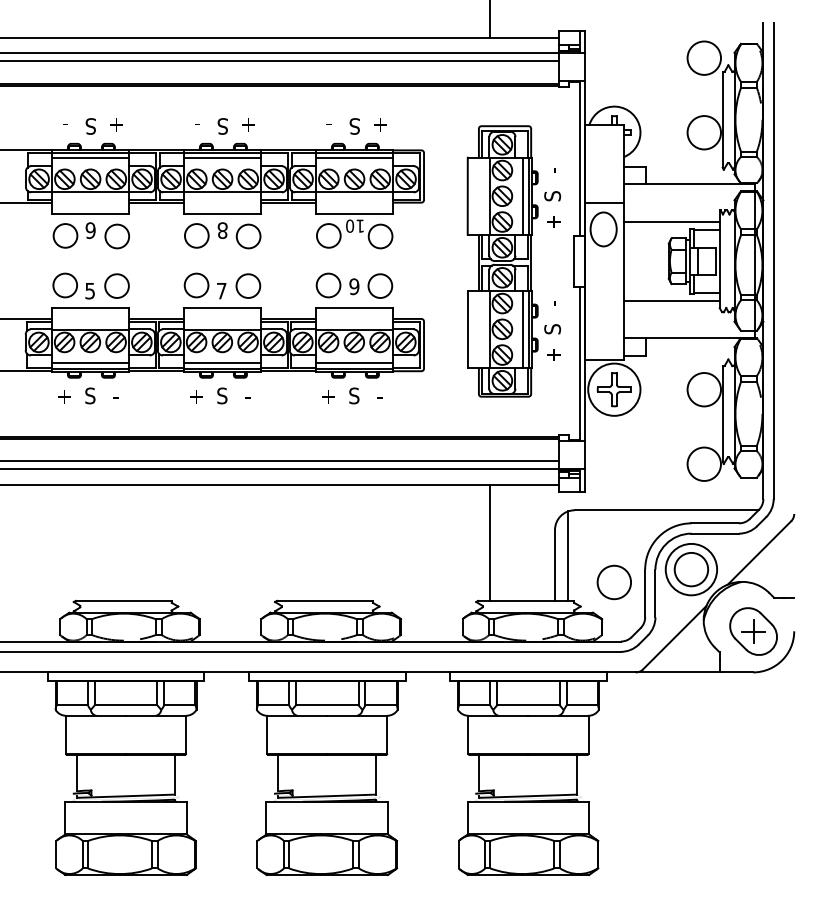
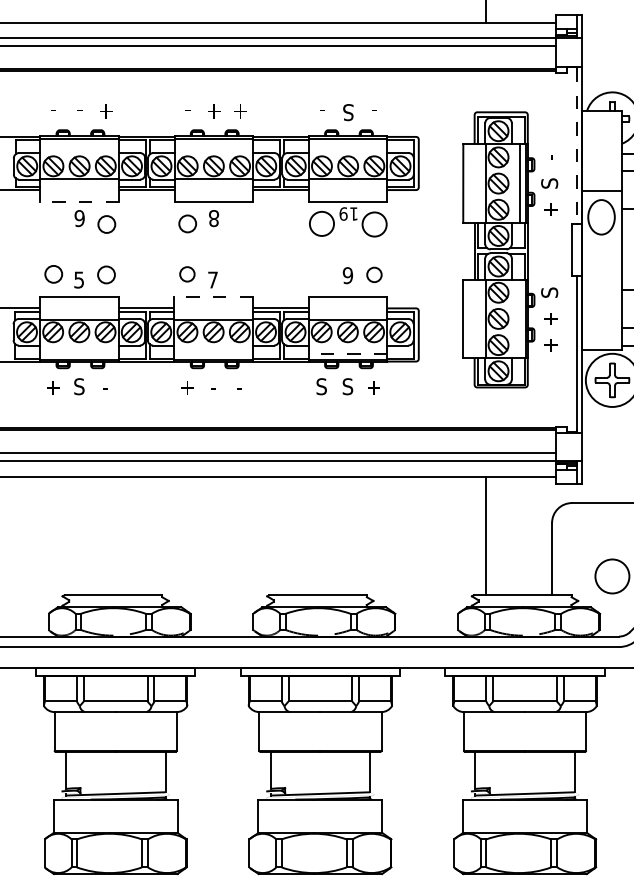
text: (380, 124) -> (374, 110), + -> -
text: (90, 126) -> (79, 112), S -> -
text: (222, 126) -> (213, 112), S -> +
line: (90, 158) -> (79, 145), removed
line: (222, 158) -> (213, 145), removed
line: (354, 158) -> (348, 145), removed
line: (579, 159) -> (576, 146), solid -> dashed
line: (90, 213) -> (79, 201), solid -> dashed
text: (350, 225) -> (344, 213), 10 -> 19
circle: (65, 235) -> (54, 223), removed
circle: (196, 235) -> (187, 223), size x0.7
circle: (117, 236) -> (106, 224), size x0.7
circle: (248, 236) -> (240, 224), removed
circle: (64, 285) -> (53, 274), size x0.7
circle: (116, 285) -> (105, 274), size x0.7
circle: (196, 285) -> (187, 274), size x0.6
circle: (248, 285) -> (240, 274), removed
circle: (328, 285) -> (321, 274), removed
circle: (380, 285) -> (374, 274), size x0.6
text: (552, 303) -> (549, 292), - -> S
line: (222, 307) -> (213, 296), solid -> dashed
line: (523, 328) -> (520, 318), removed
text: (552, 329) -> (549, 319), S -> +
line: (89, 363) -> (78, 353), removed
line: (221, 363) -> (212, 353), removed
line: (354, 363) -> (348, 353), solid -> dashed
text: (222, 395) -> (213, 386), S -> -
text: (328, 395) -> (321, 386), + -> S
text: (379, 396) -> (373, 387), - -> +
line: (568, 555) -> (565, 549), removed

